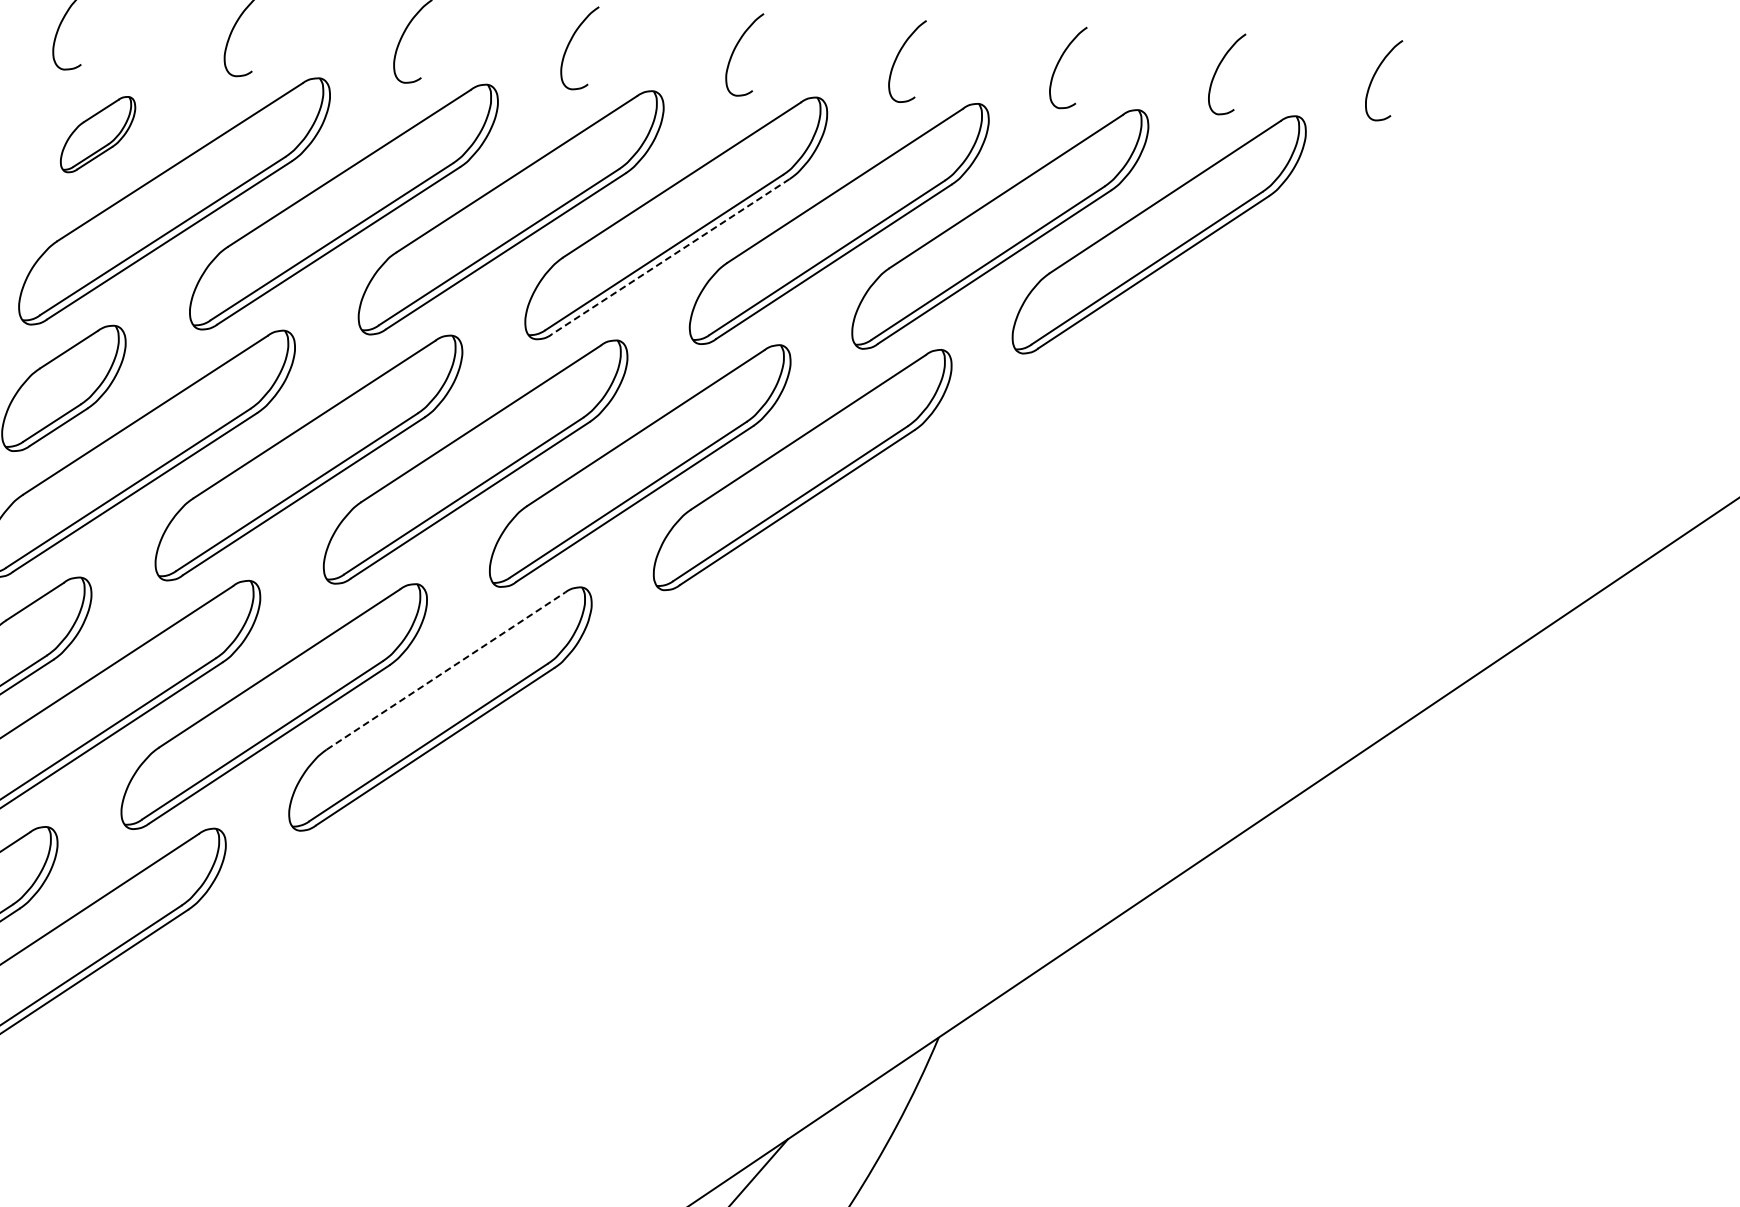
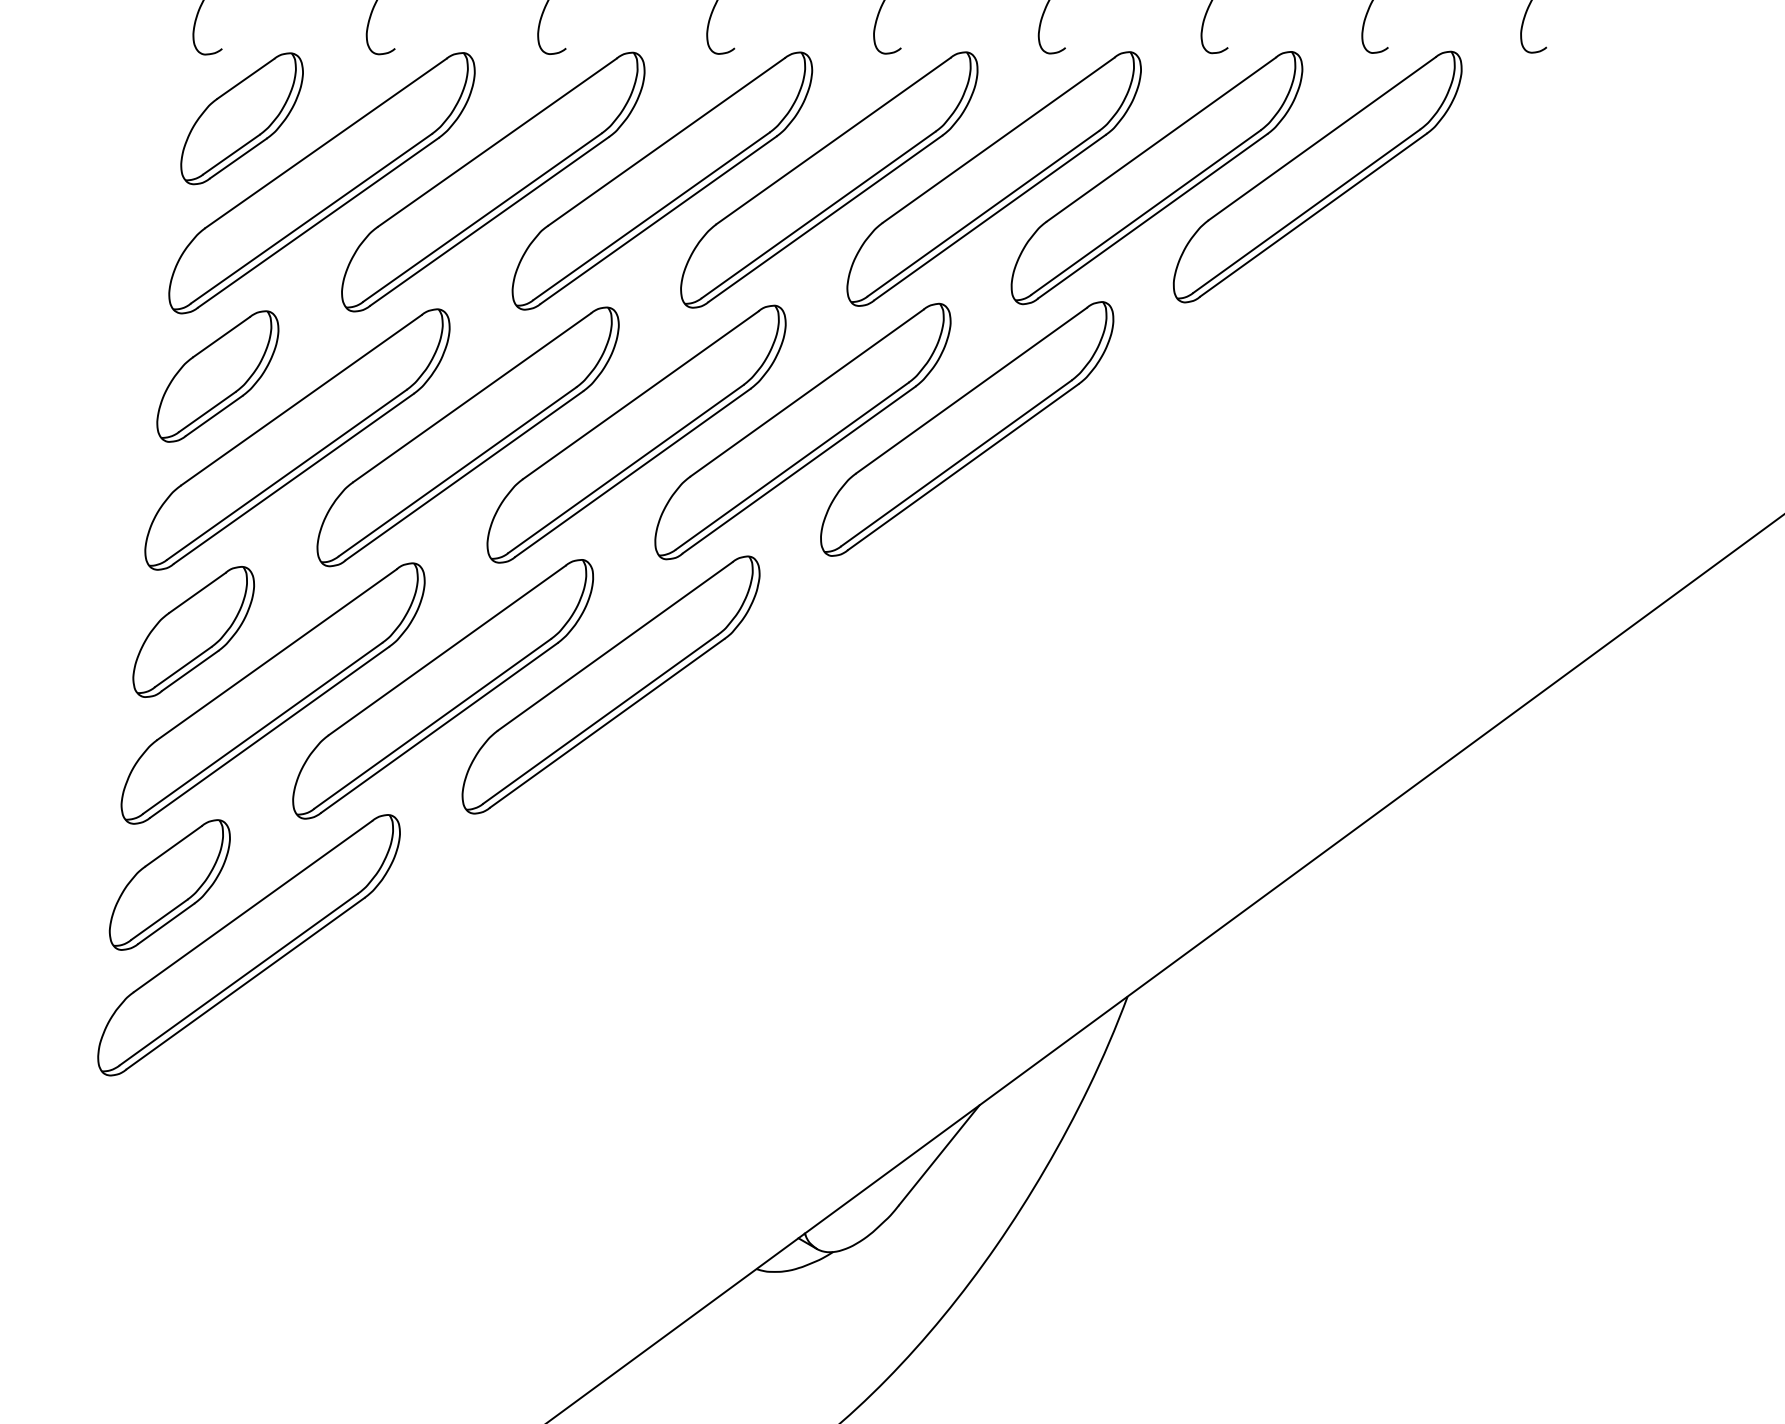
part: (97, 134) -> (241, 118), size x1.67
line: (670, 257) -> (825, 219), dashed -> solid
line: (446, 671) -> (615, 646), dashed -> solid

